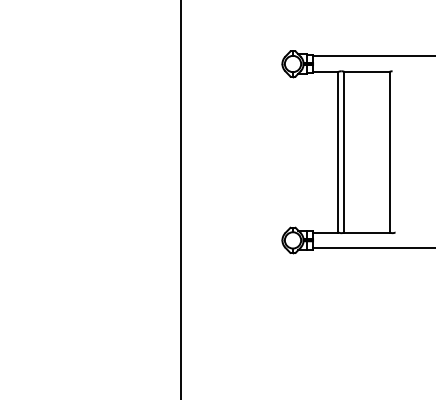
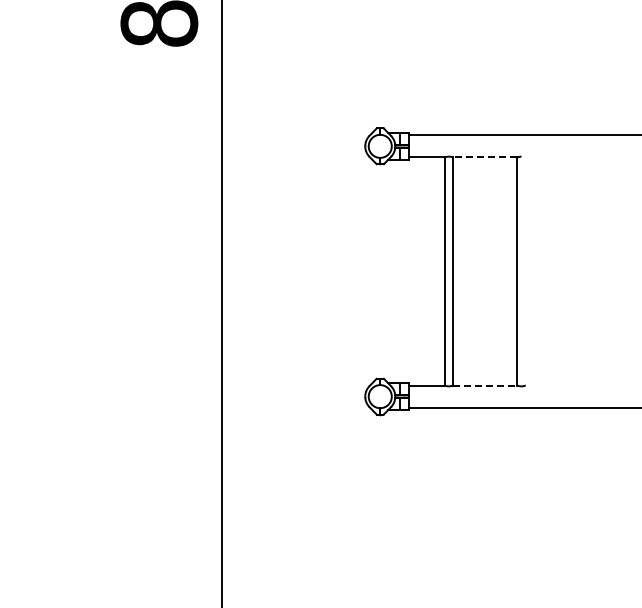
line: (366, 71) -> (484, 157), solid -> dashed
line: (367, 232) -> (485, 385), solid -> dashed

